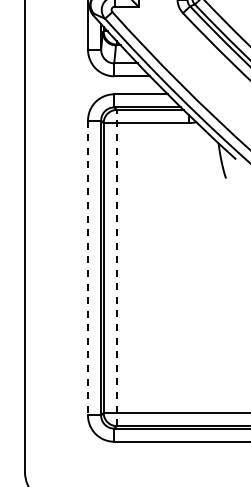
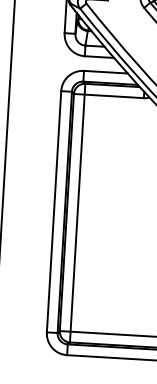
line: (116, 267) -> (77, 212), dashed -> solid
line: (88, 268) -> (54, 212), dashed -> solid

